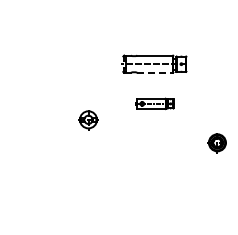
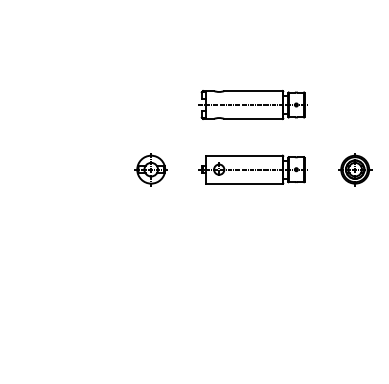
line: (155, 72) -> (254, 118), dashed -> solid
part: (154, 103) -> (252, 169), size x1.67
part: (88, 120) -> (151, 170), moved
part: (216, 143) -> (353, 170), moved

